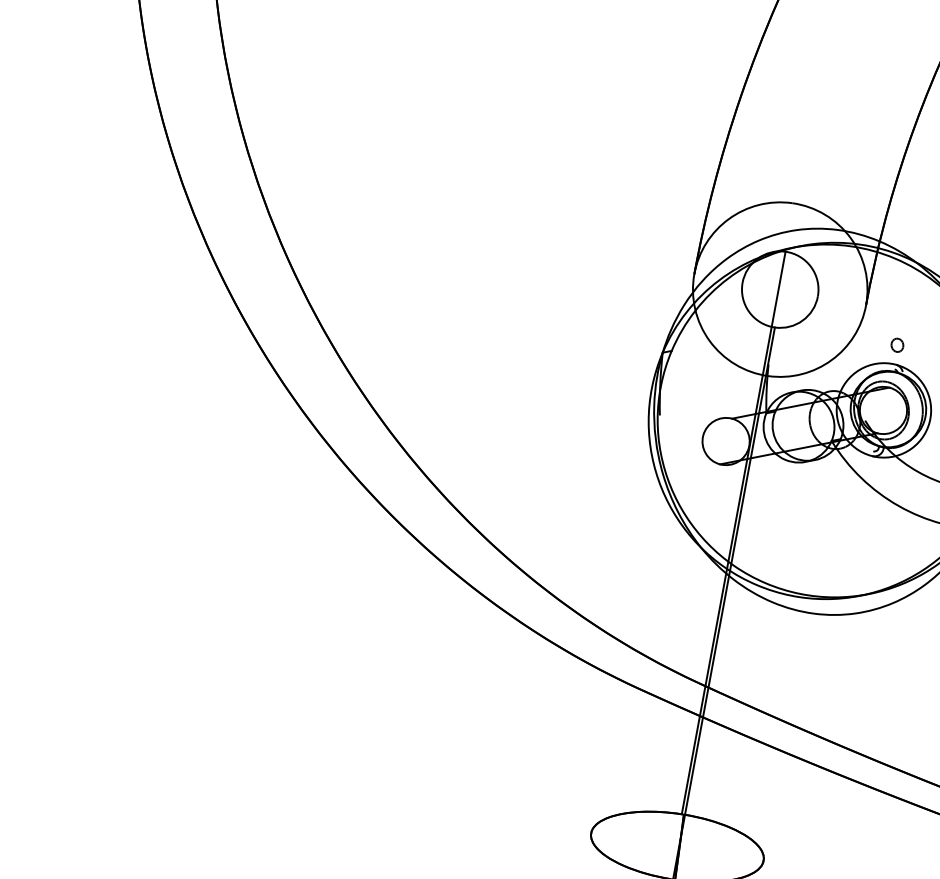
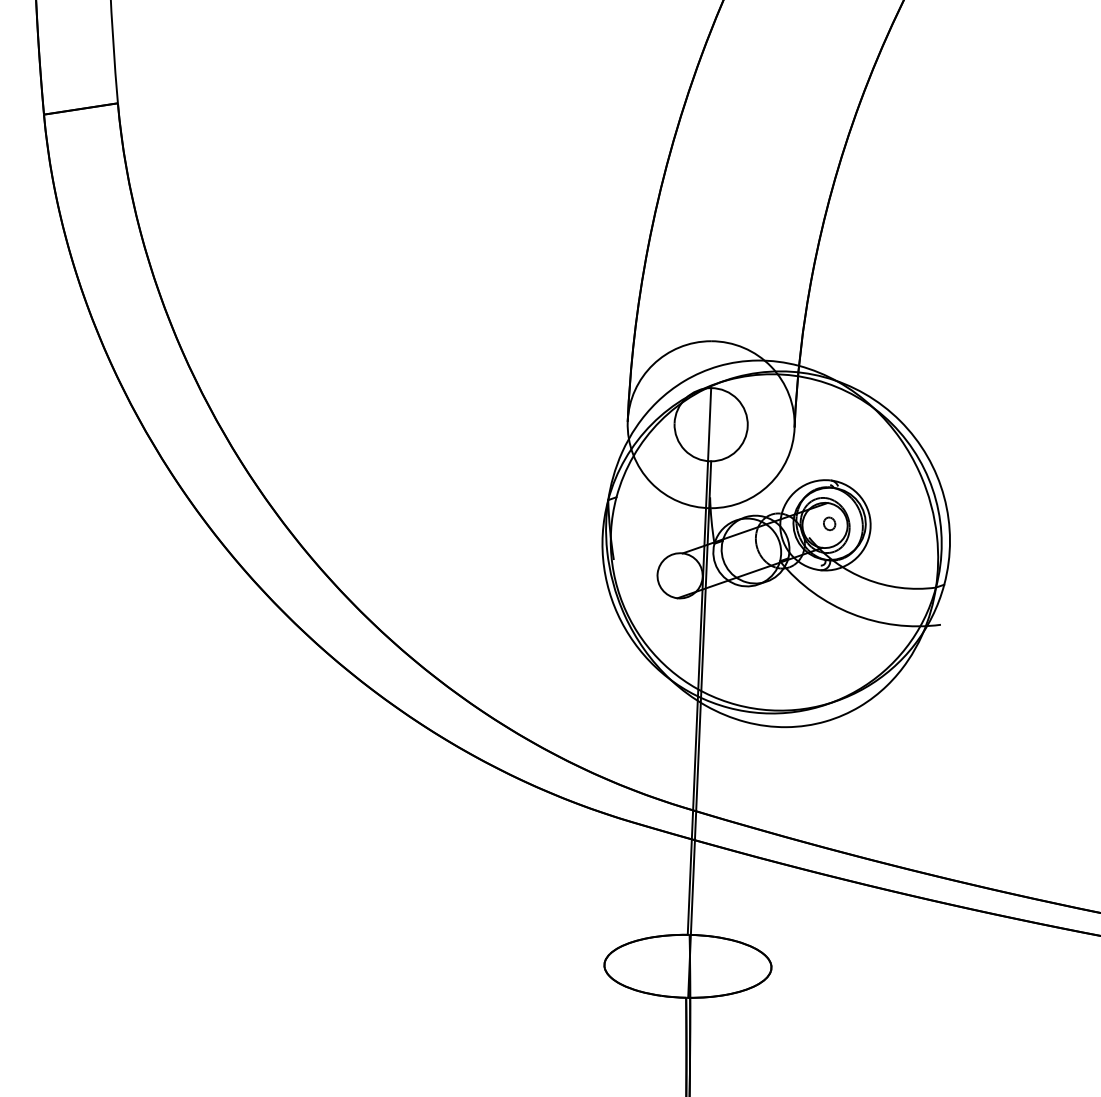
part: (897, 344) -> (829, 523), moved

